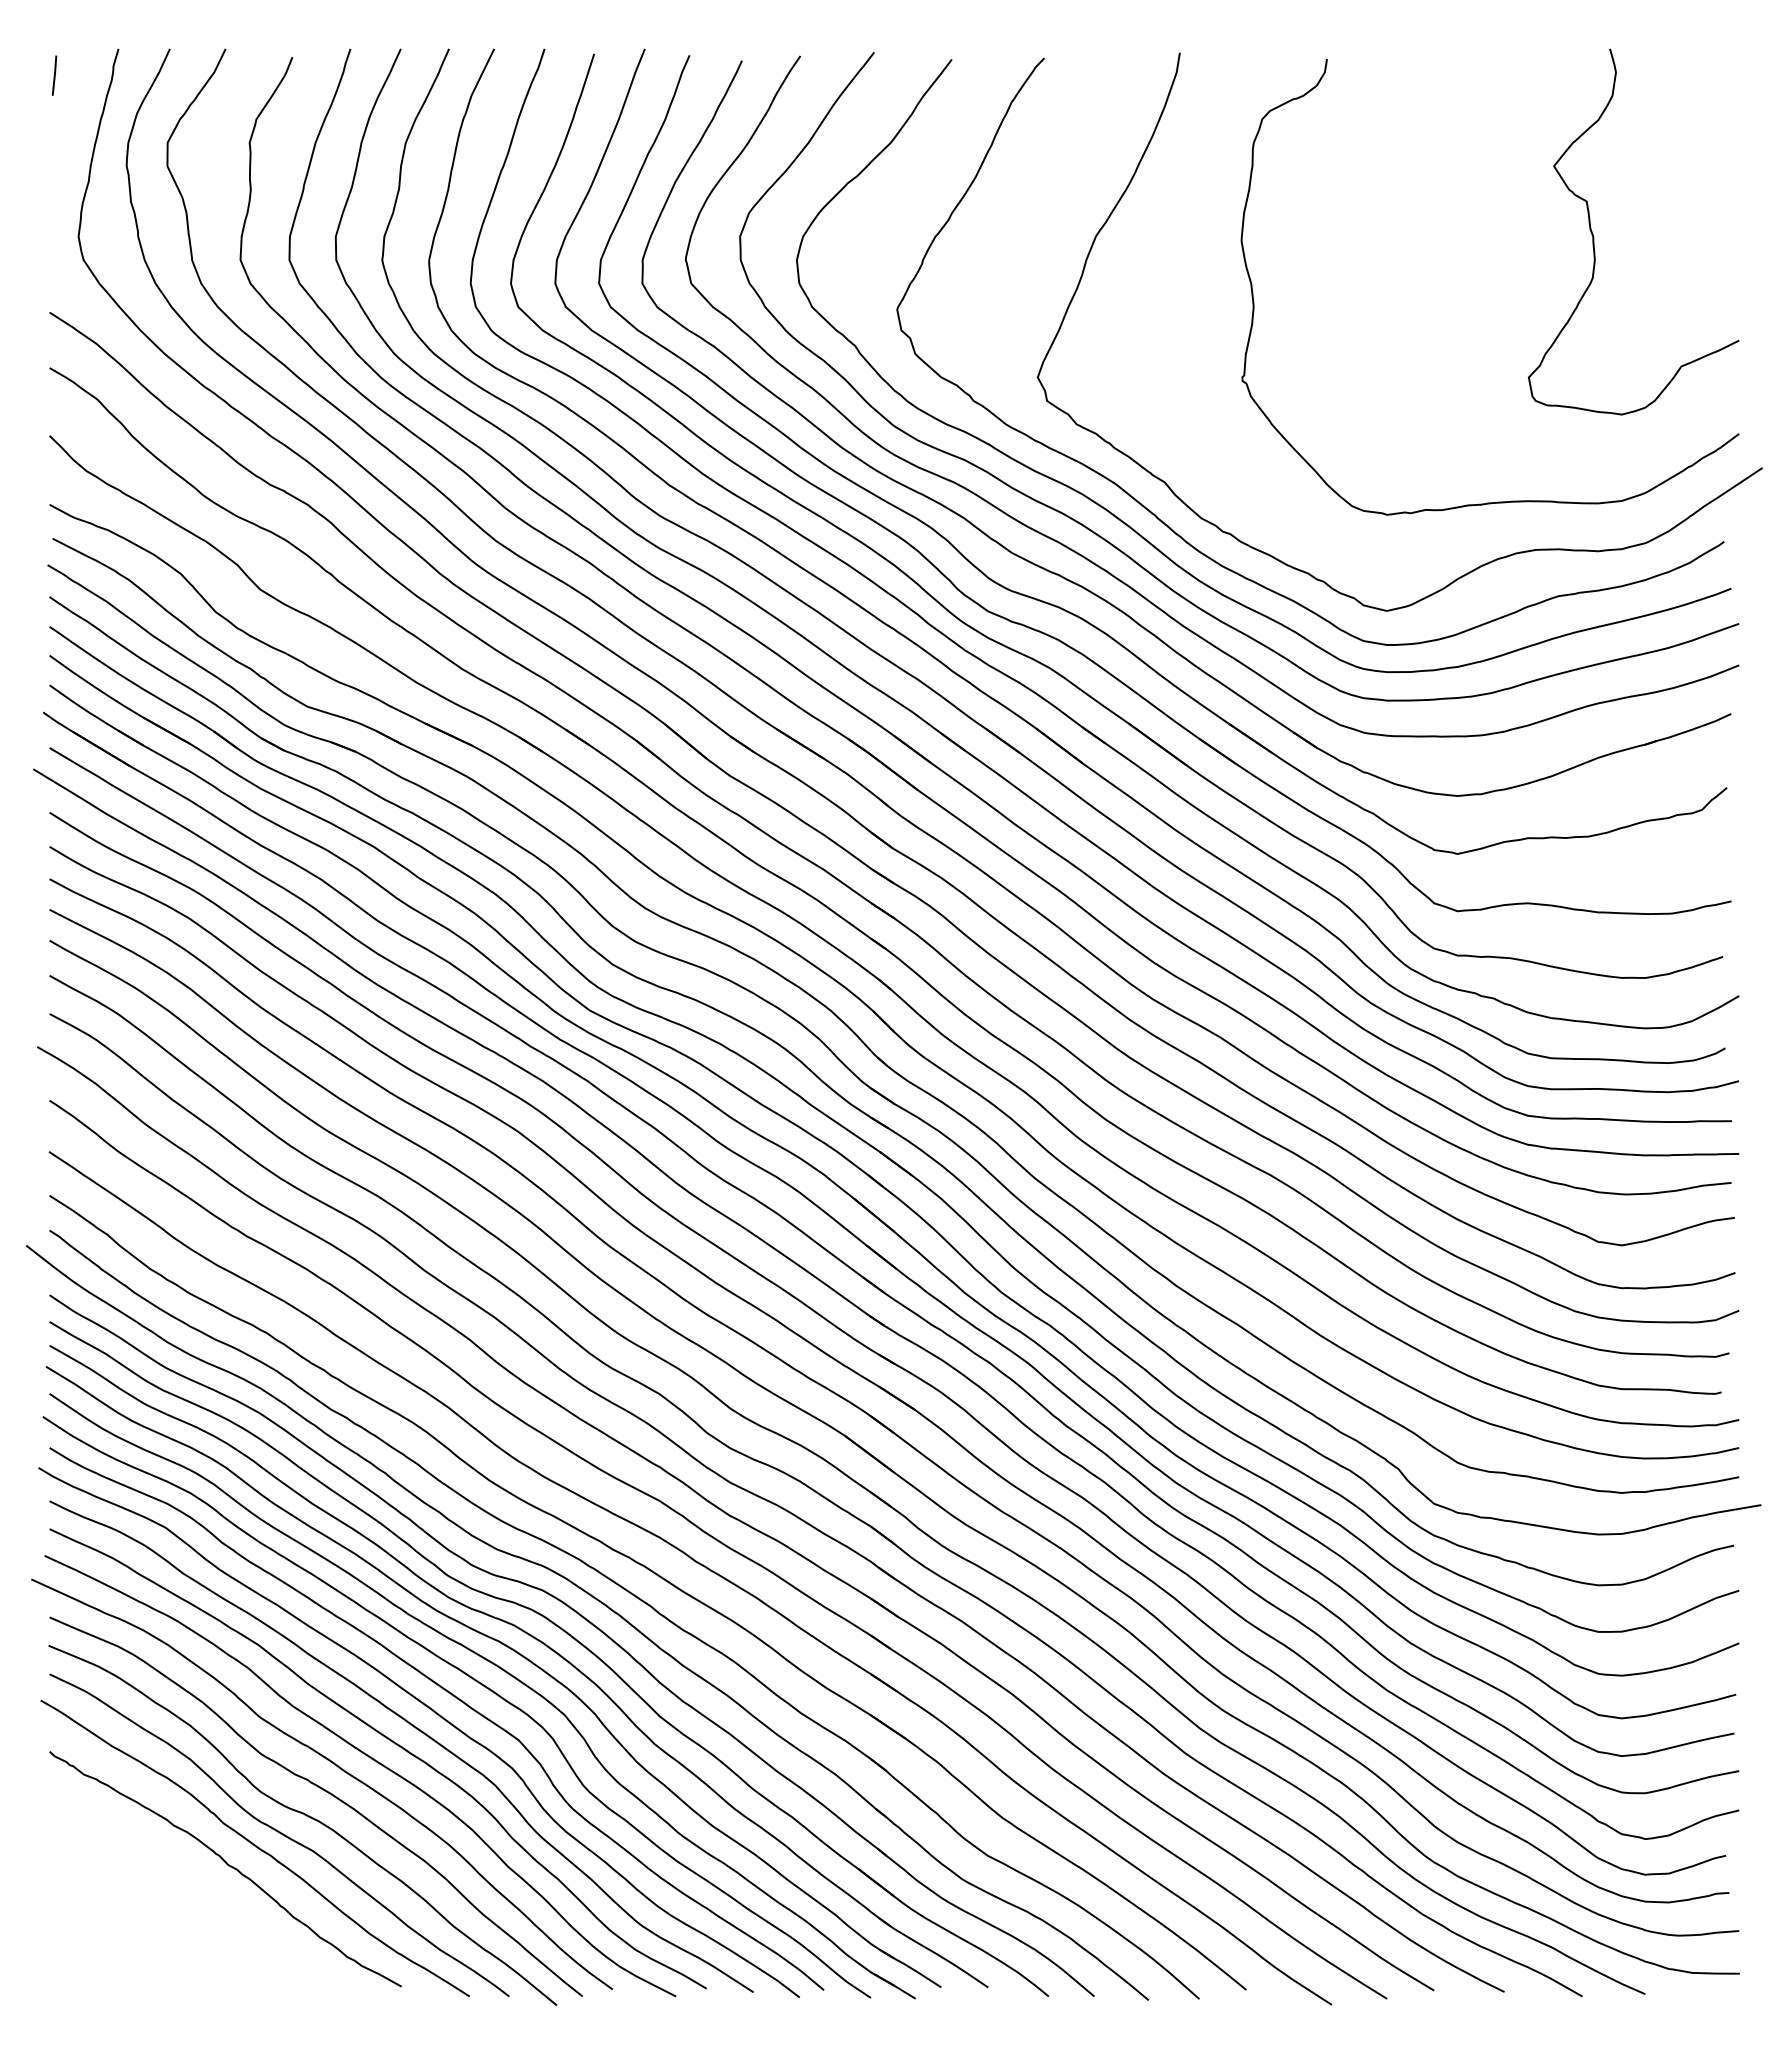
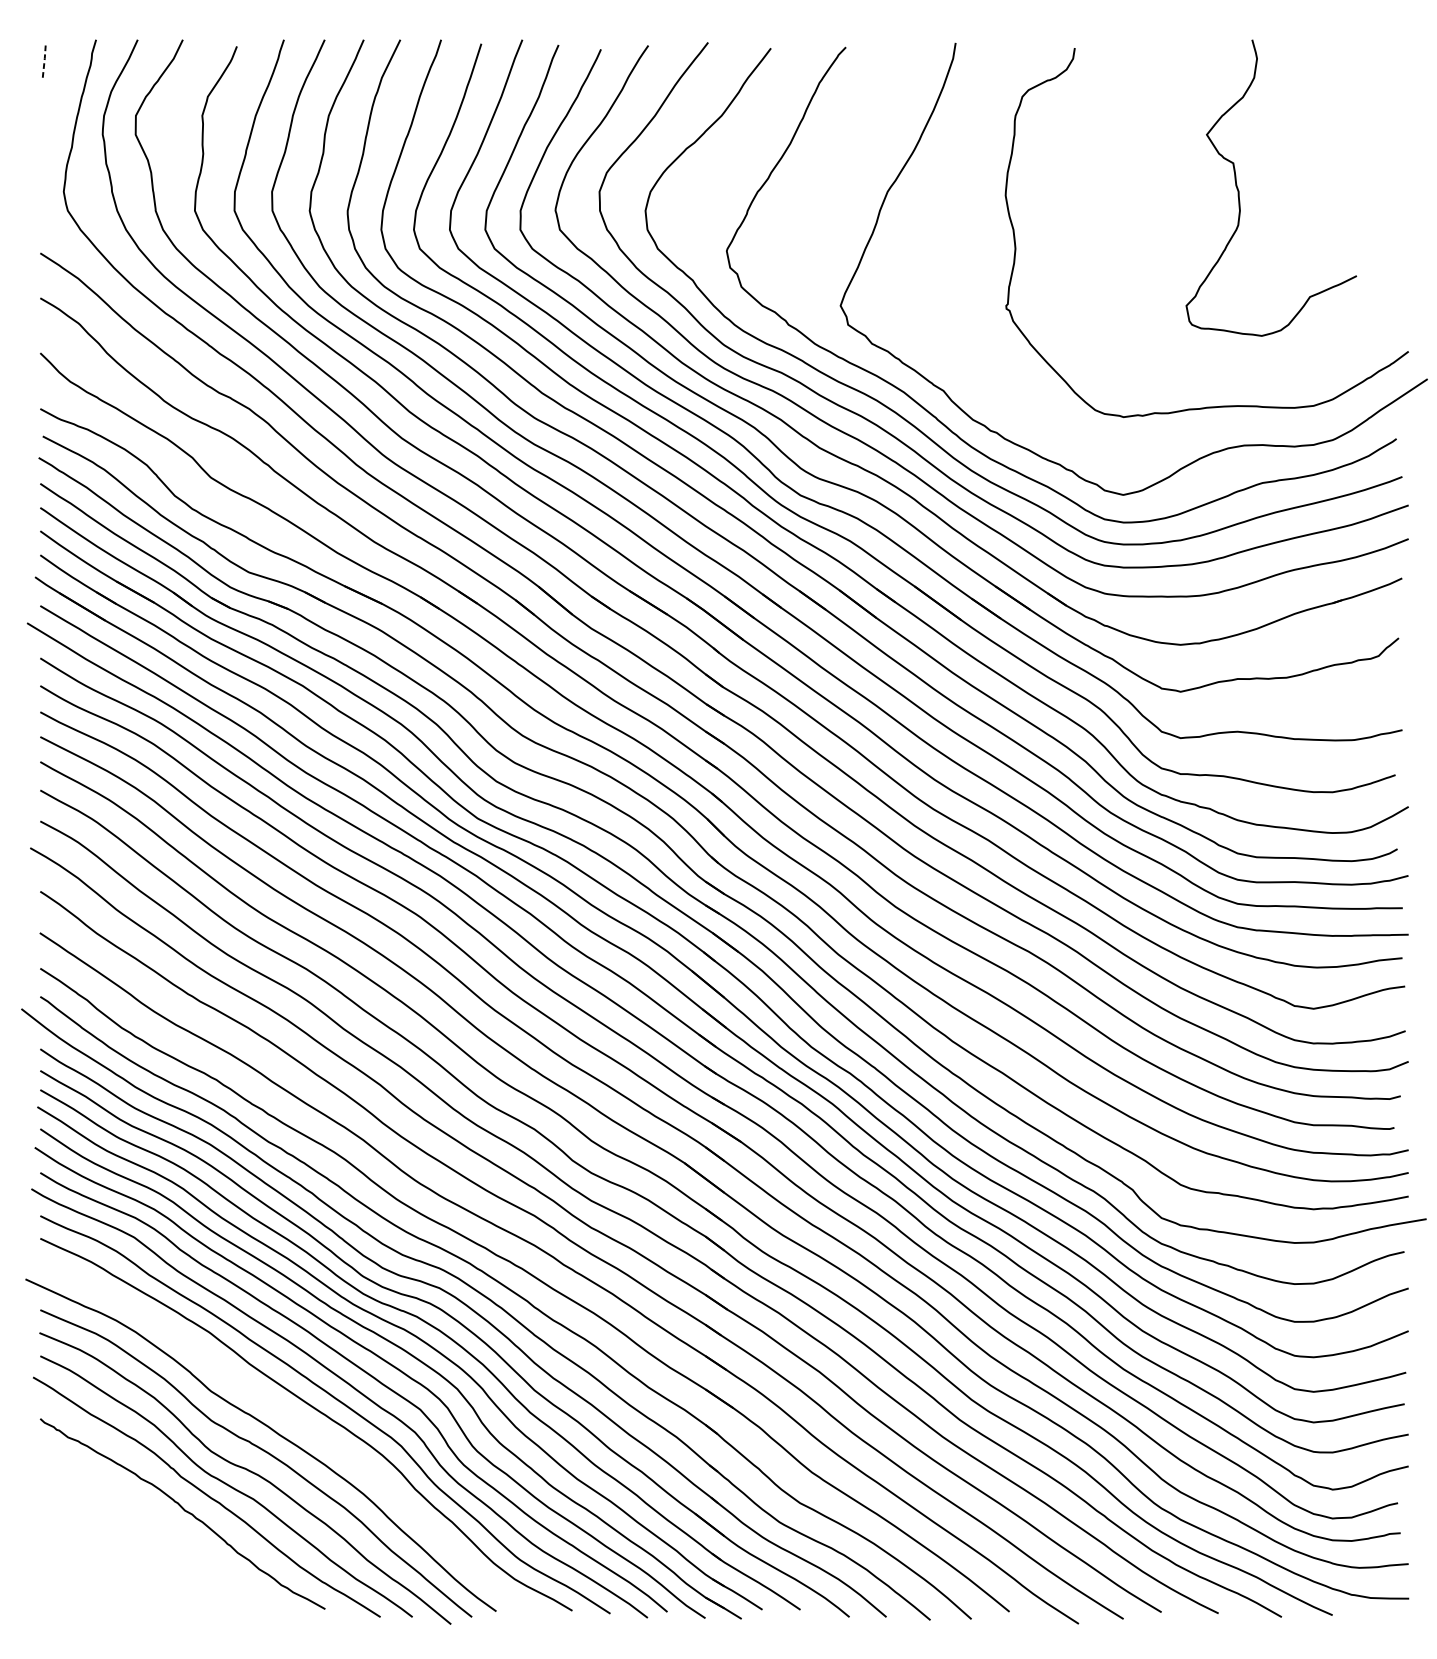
line: (54, 75) -> (44, 61), solid -> dashed
curve: (1594, 236) -> (1239, 191), moved
curve: (371, 1759) -> (300, 1425), removed

